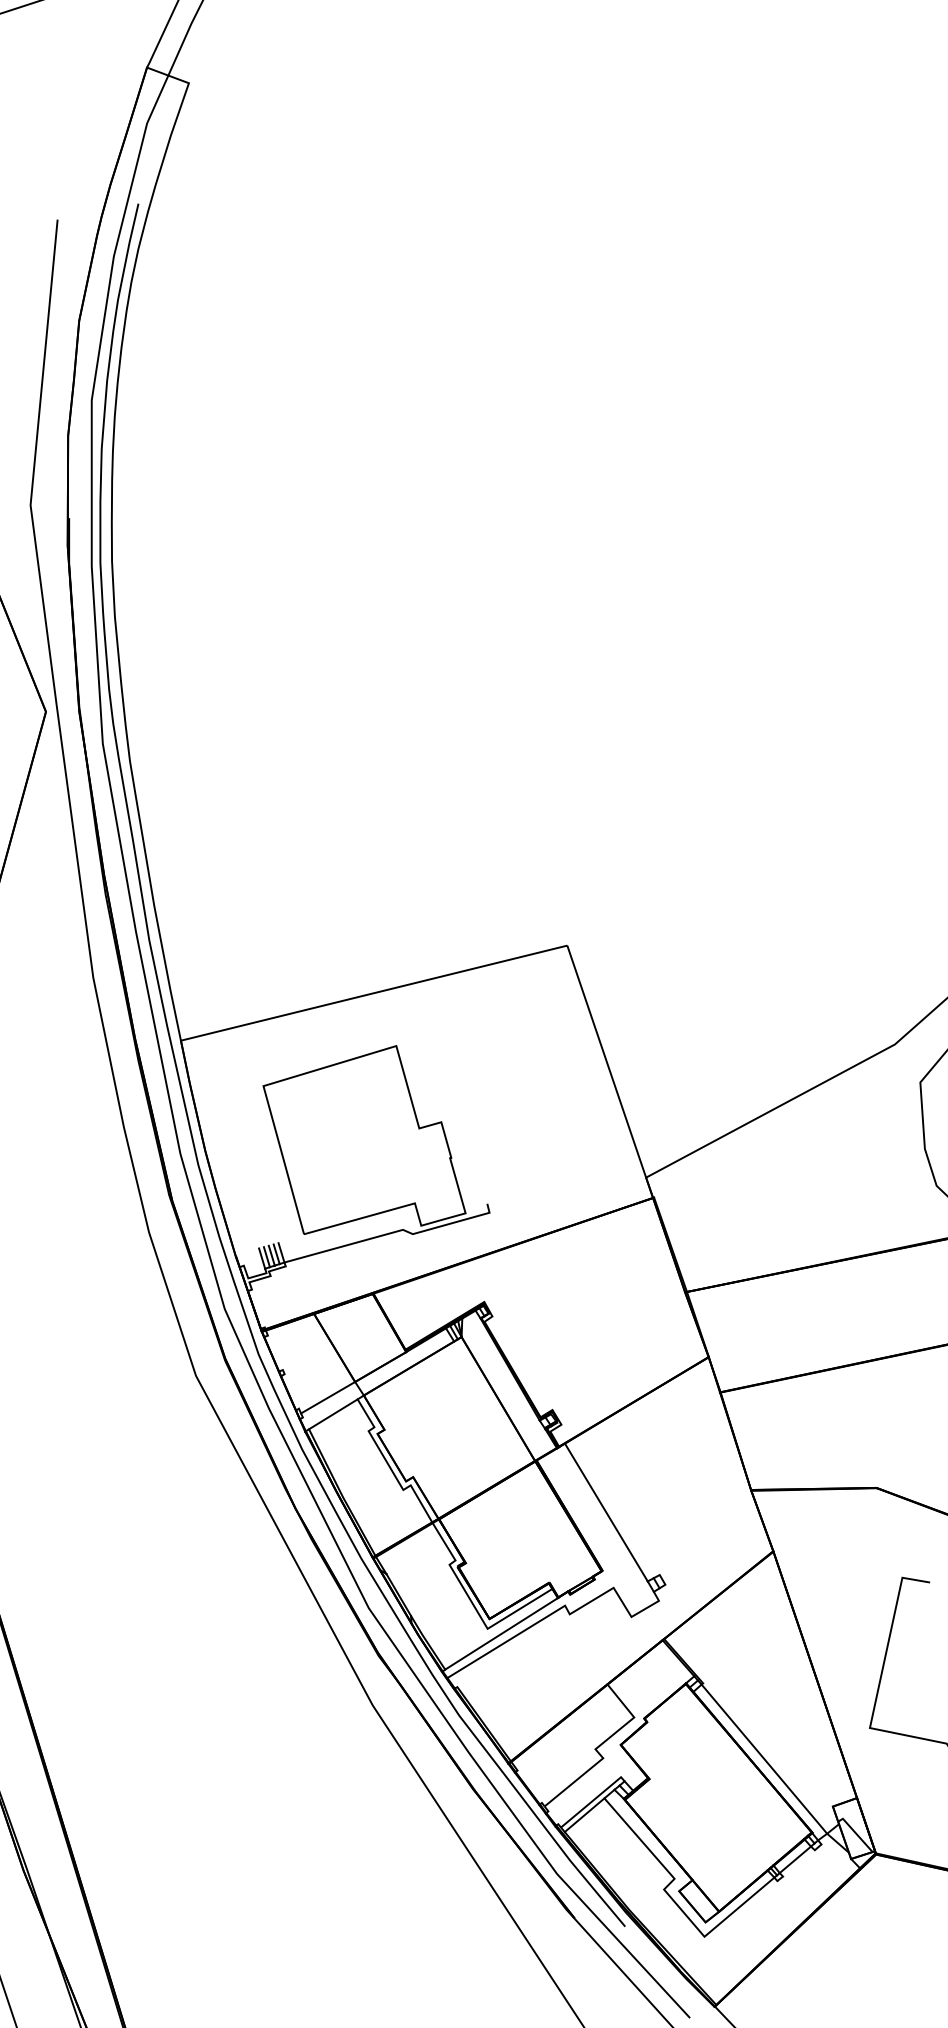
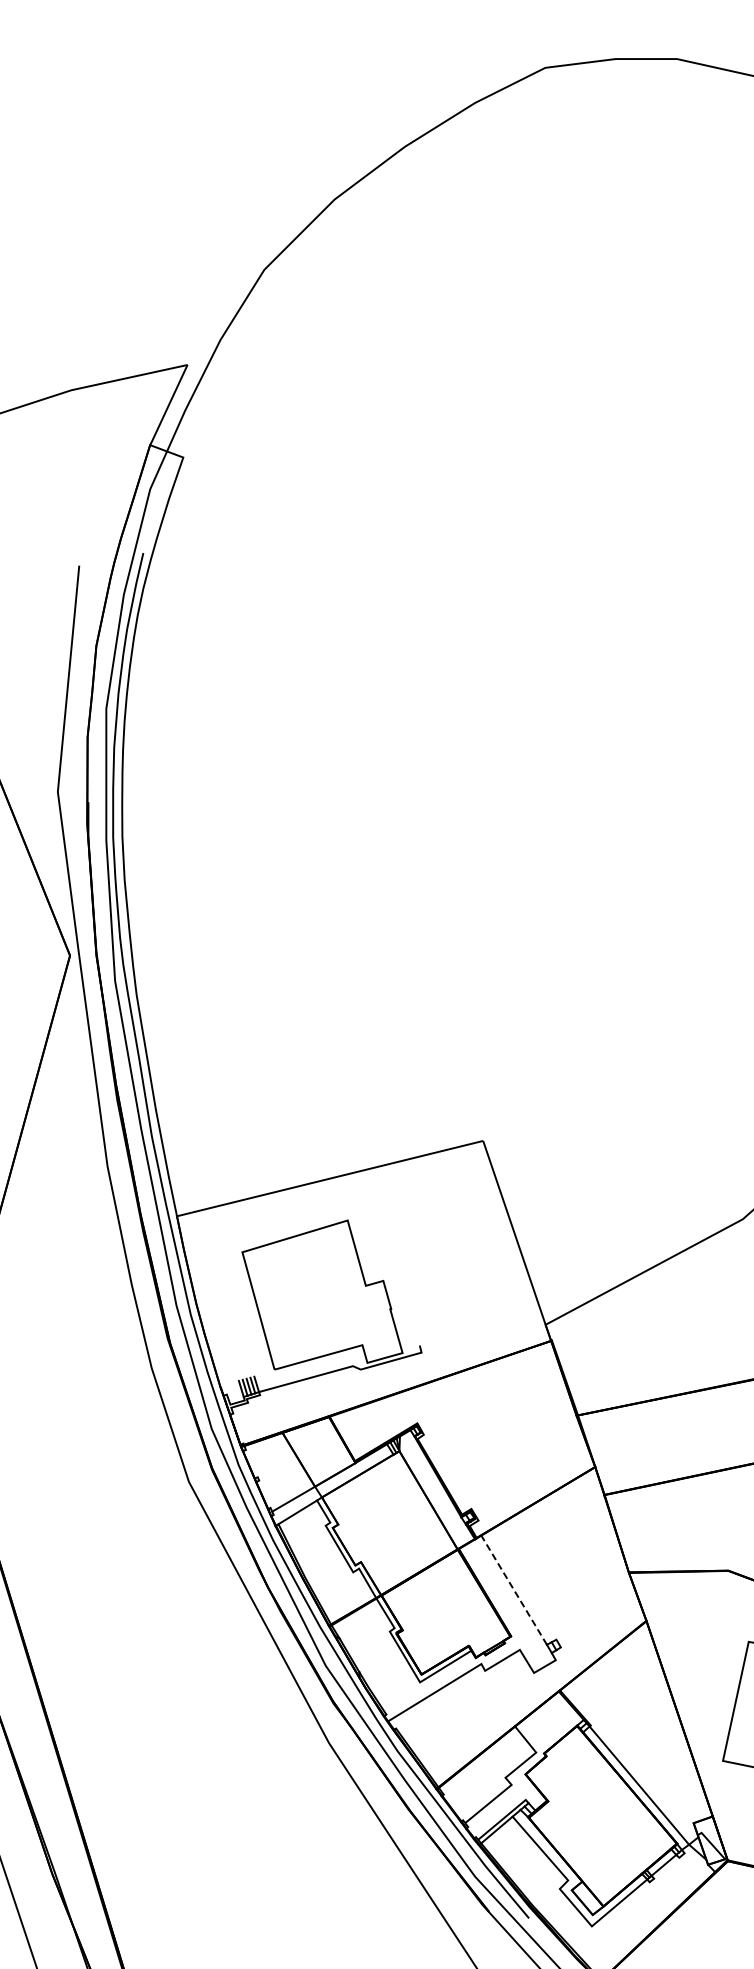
line: (606, 1512) -> (514, 1590), solid -> dashed
line: (500, 1632) -> (430, 1685), removed

